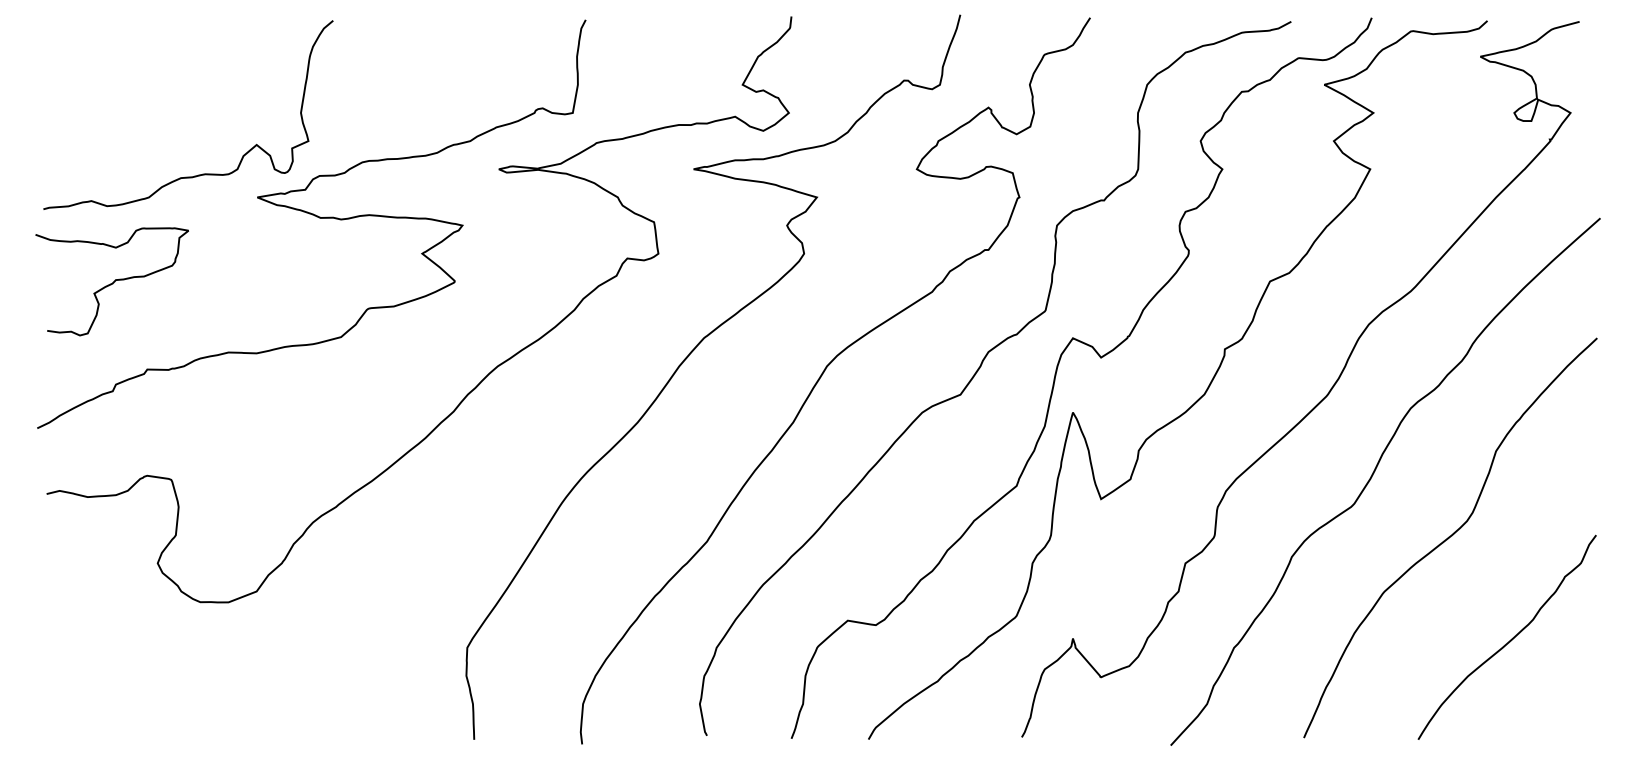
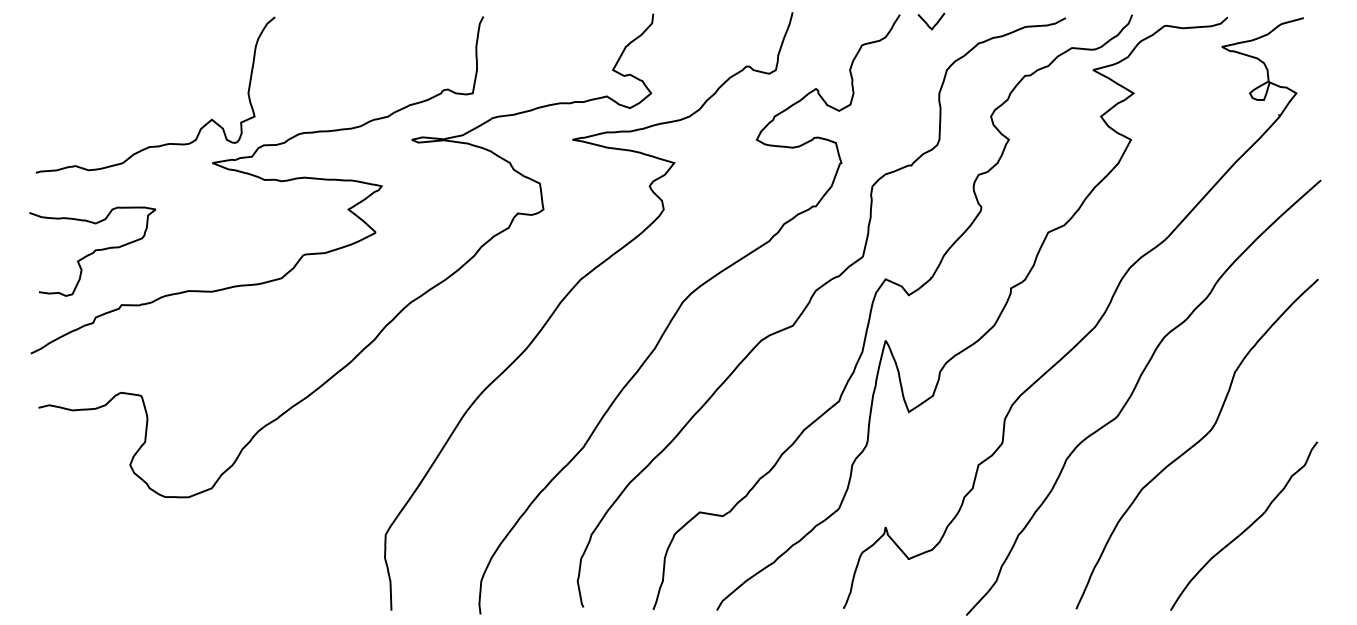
curve: (1123, 27) -> (927, 22), added
curve: (112, 282) -> (92, 252), moved

